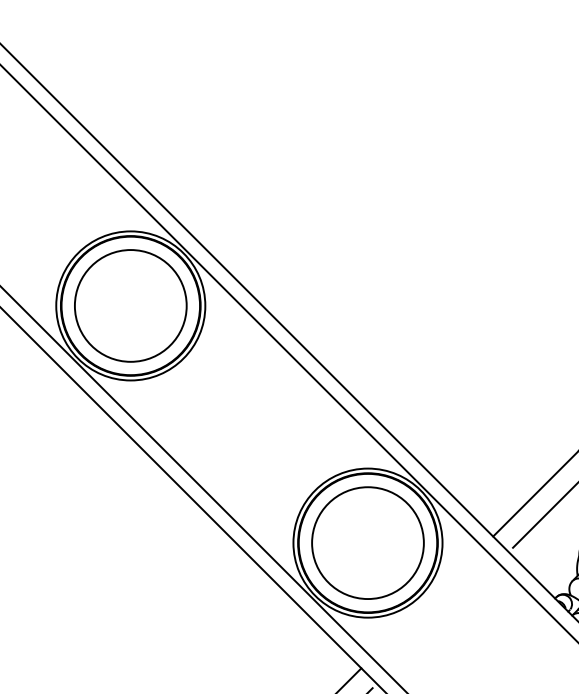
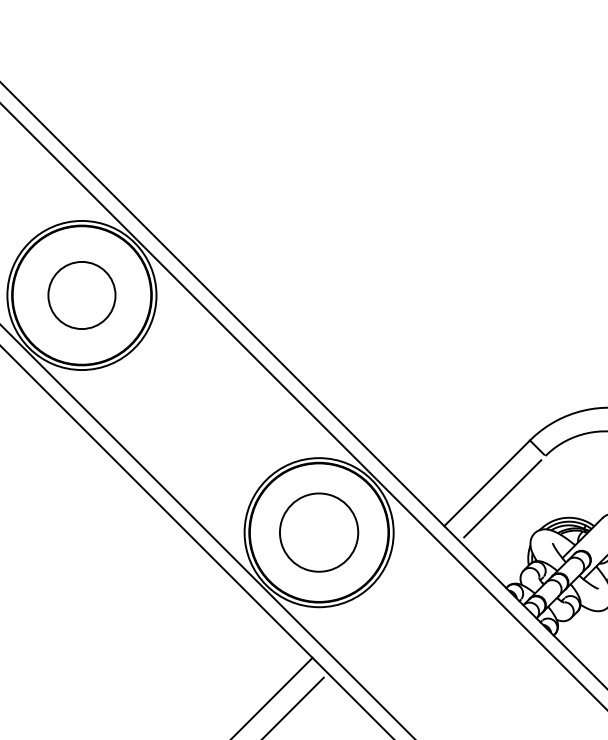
circle: (130, 305) -> (81, 295), size x0.6
circle: (367, 542) -> (318, 532), size x0.7

